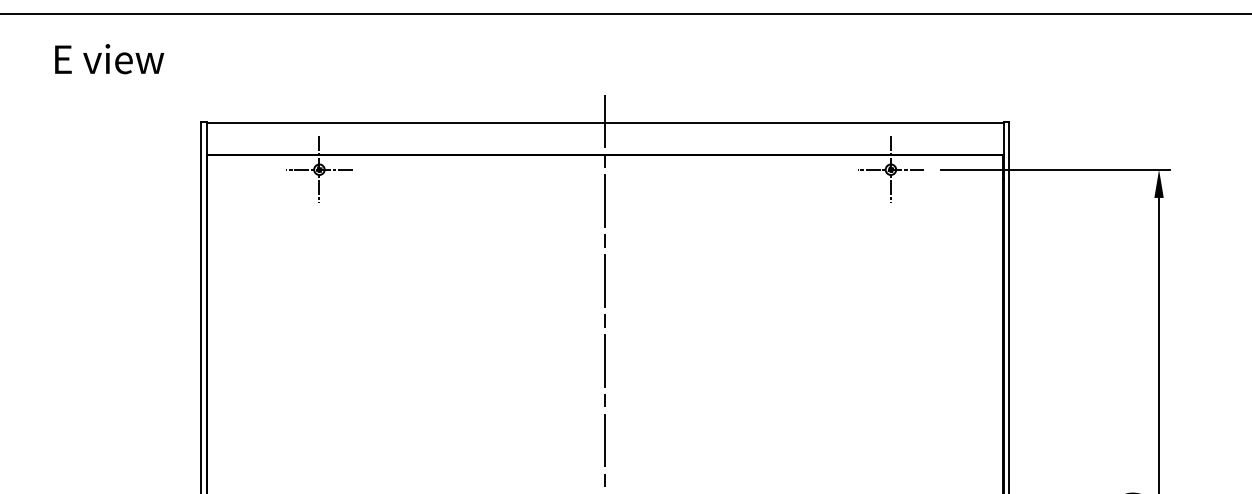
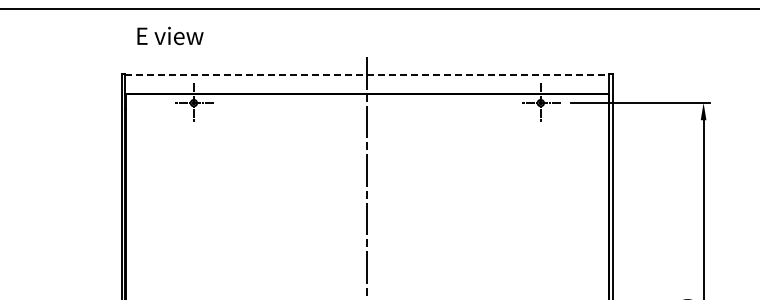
text: (109, 58) -> (170, 35), moved
line: (605, 122) -> (367, 74), solid -> dashed

